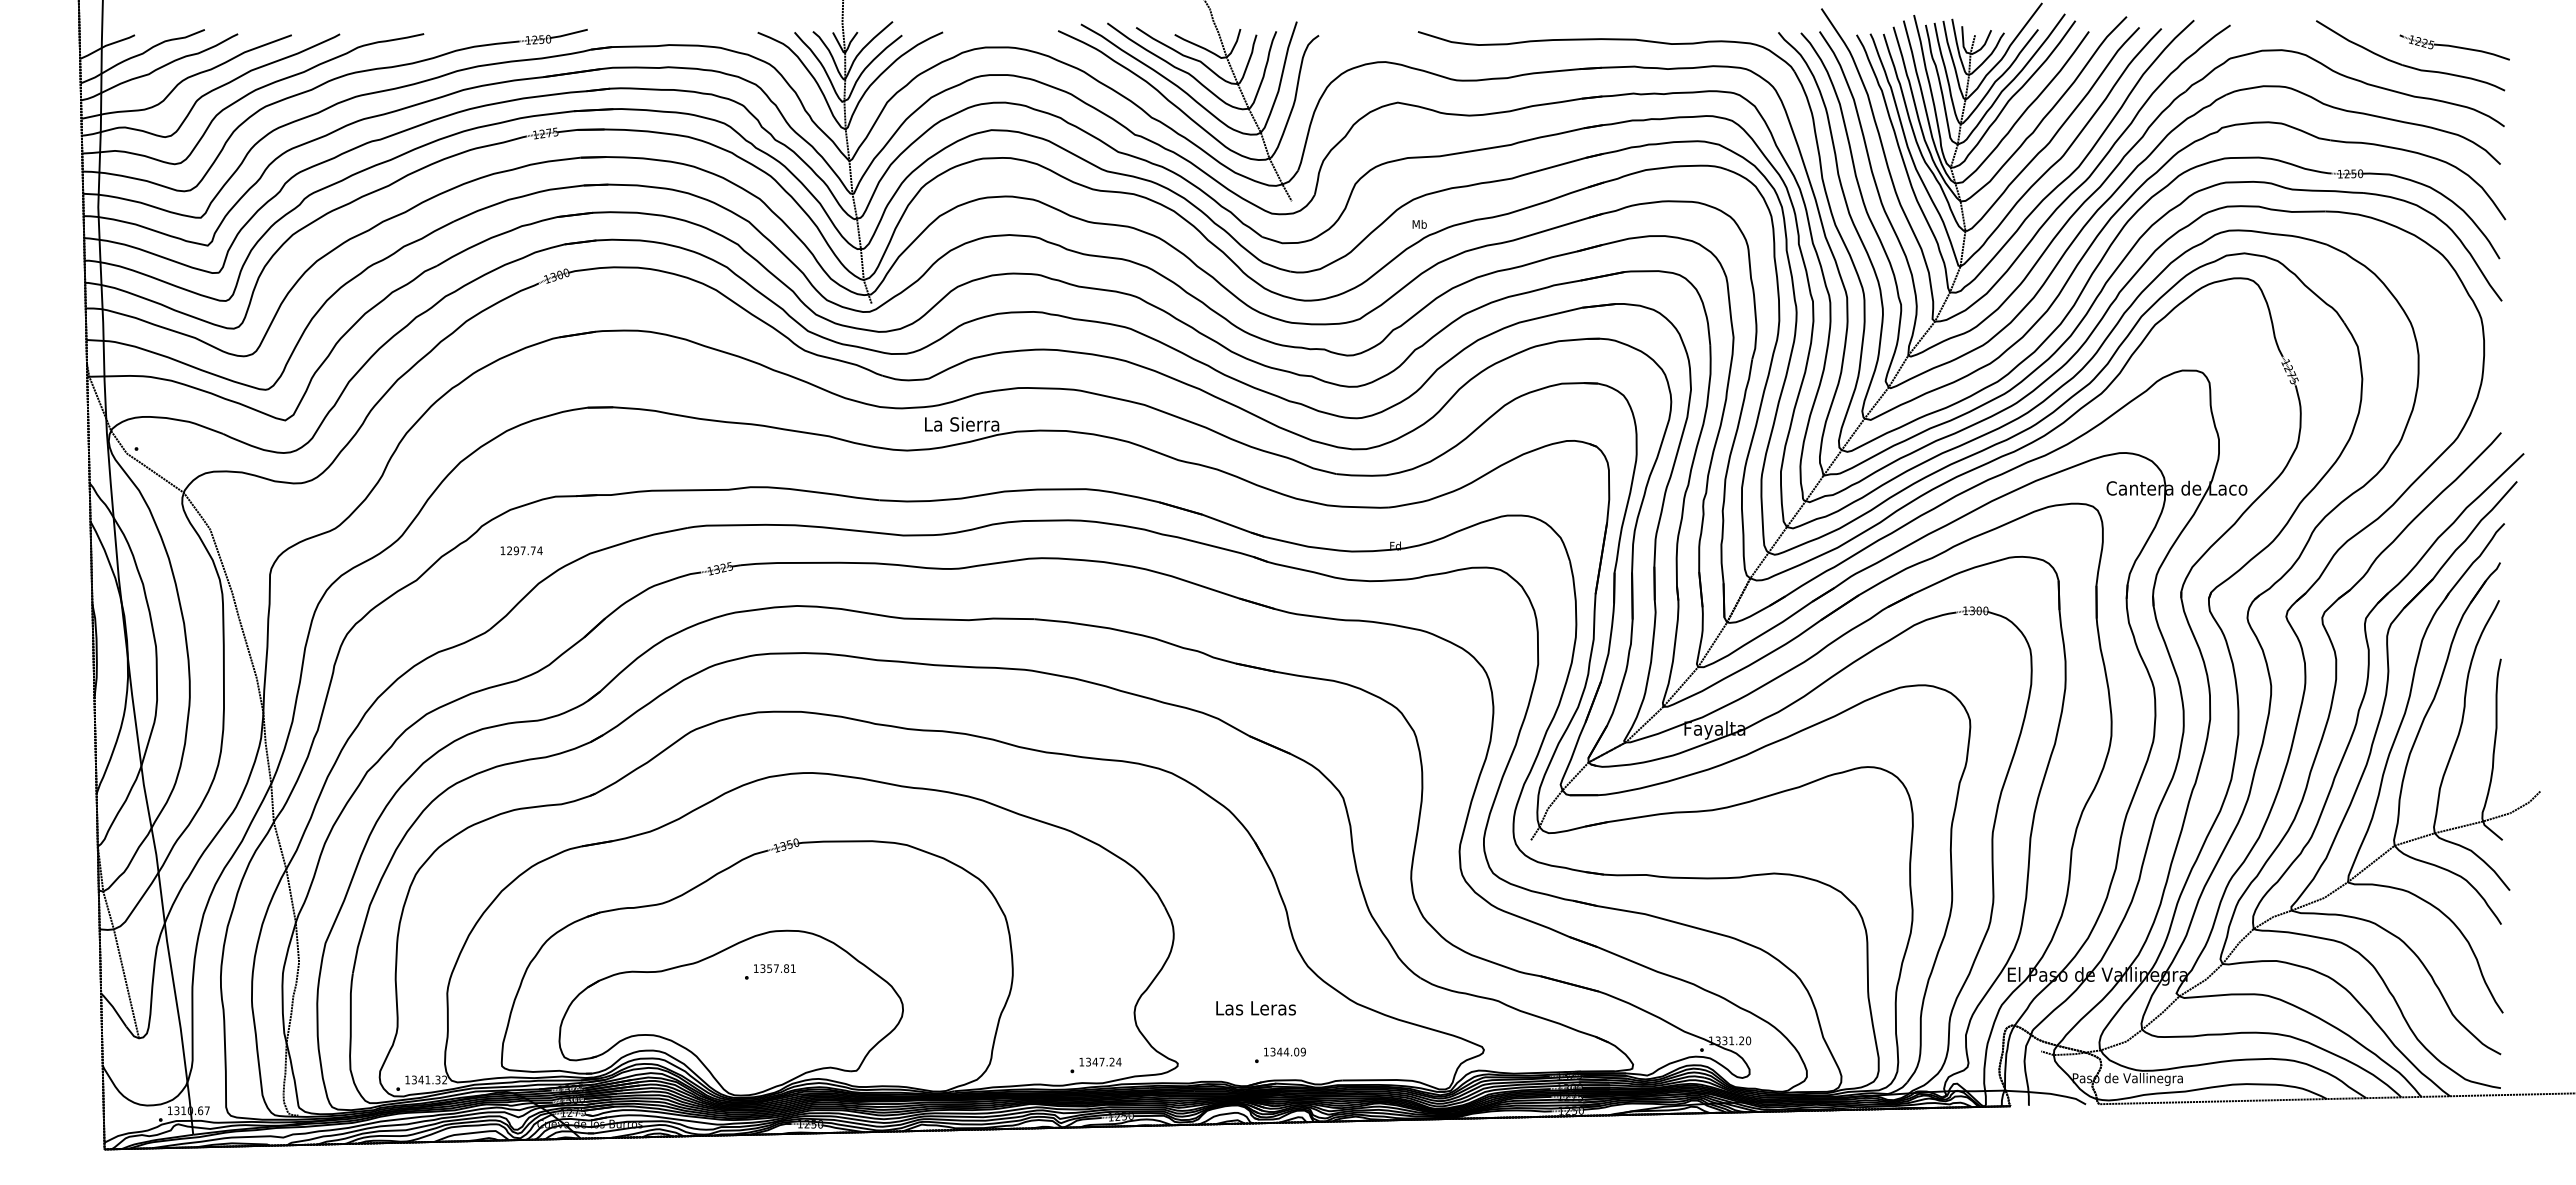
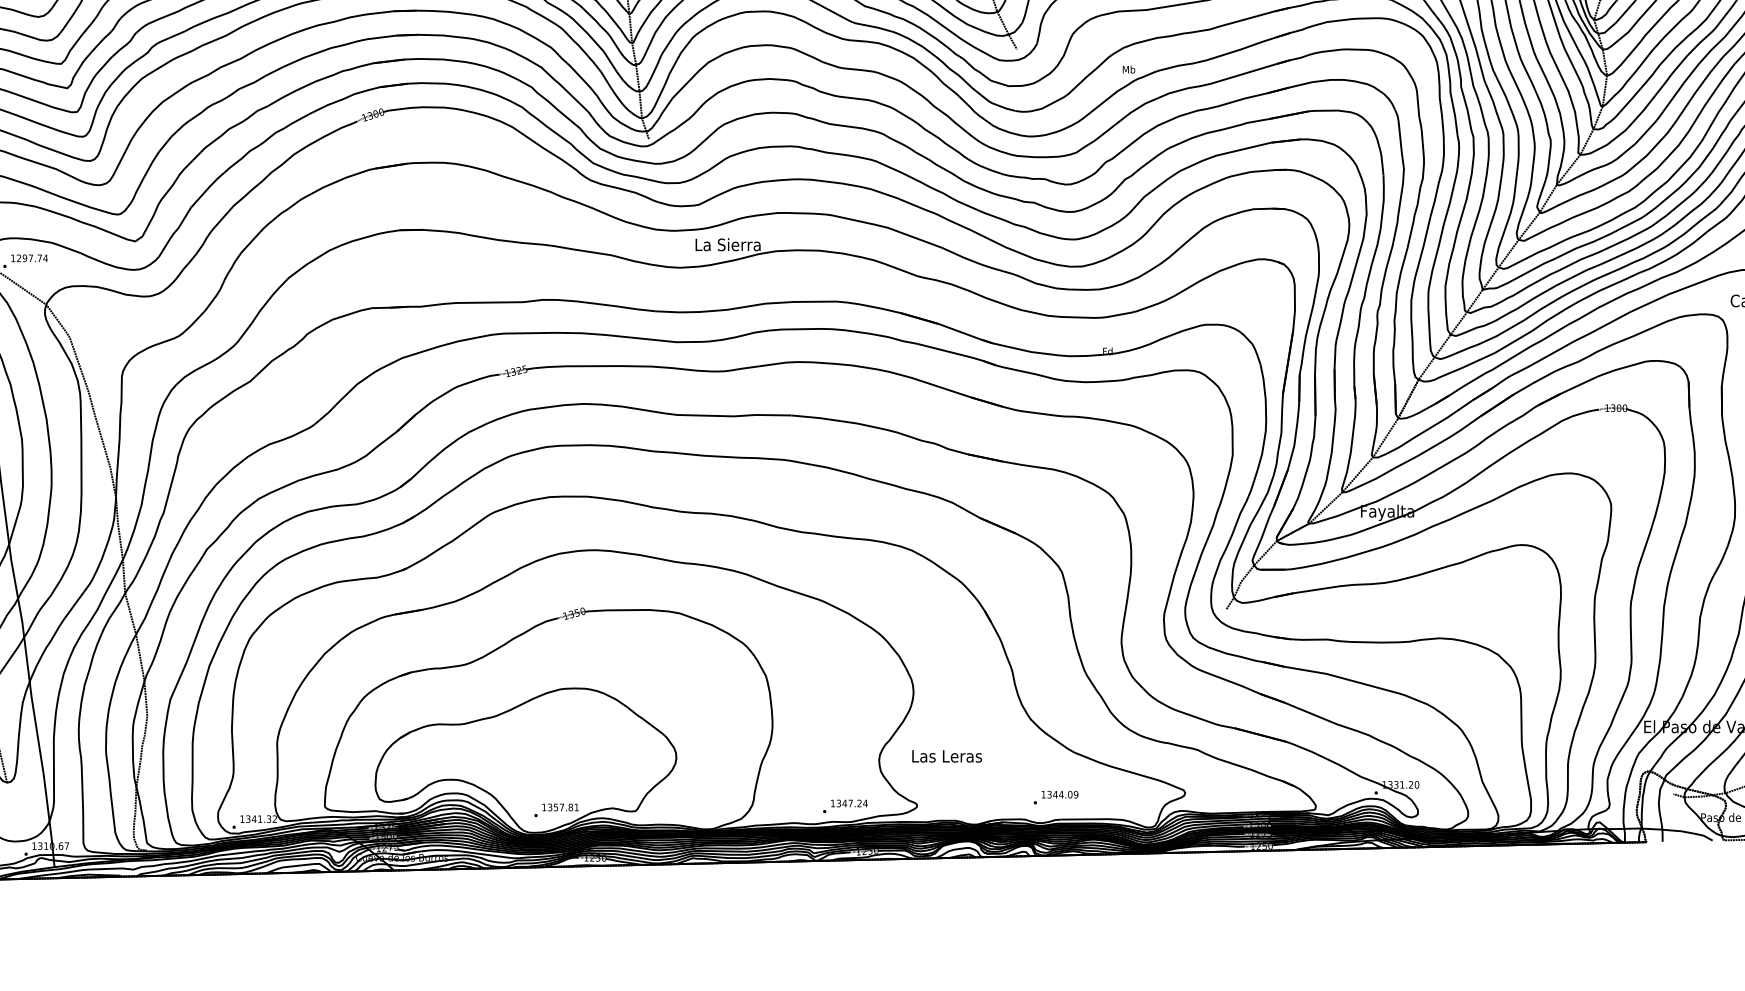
text: (521, 550) -> (29, 258), moved
text: (770, 971) -> (556, 809), moved
text: (1255, 1008) -> (946, 756), moved
text: (1280, 1054) -> (1056, 796), moved

